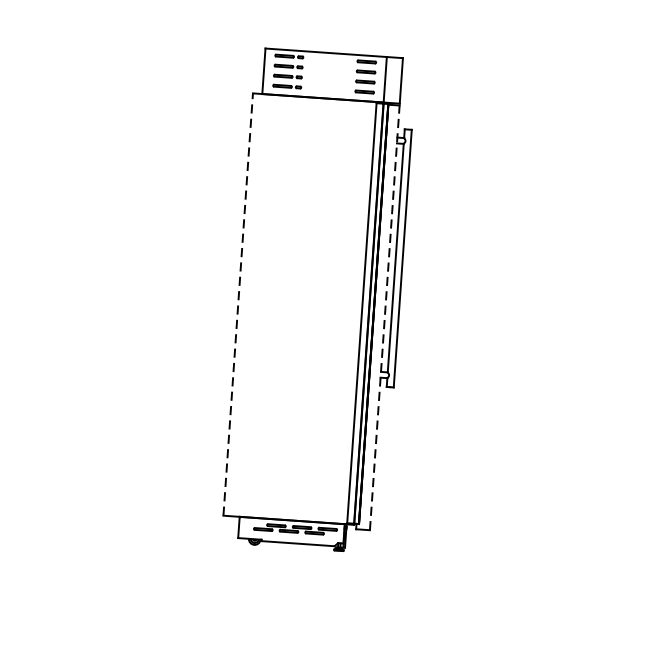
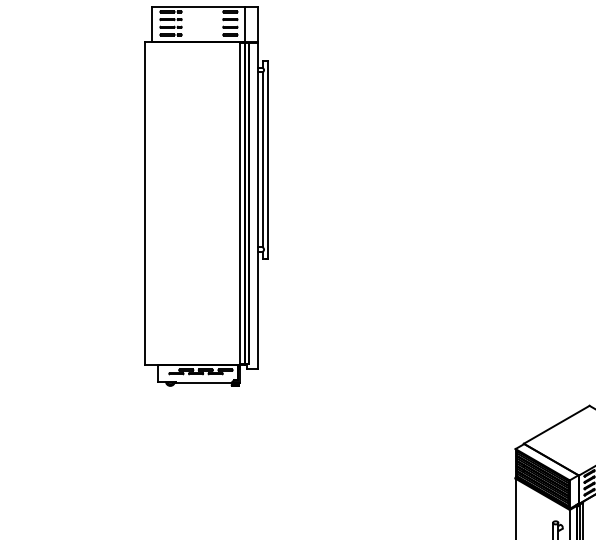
line: (238, 304) -> (145, 203), dashed -> solid
line: (384, 317) -> (257, 205), dashed -> solid

